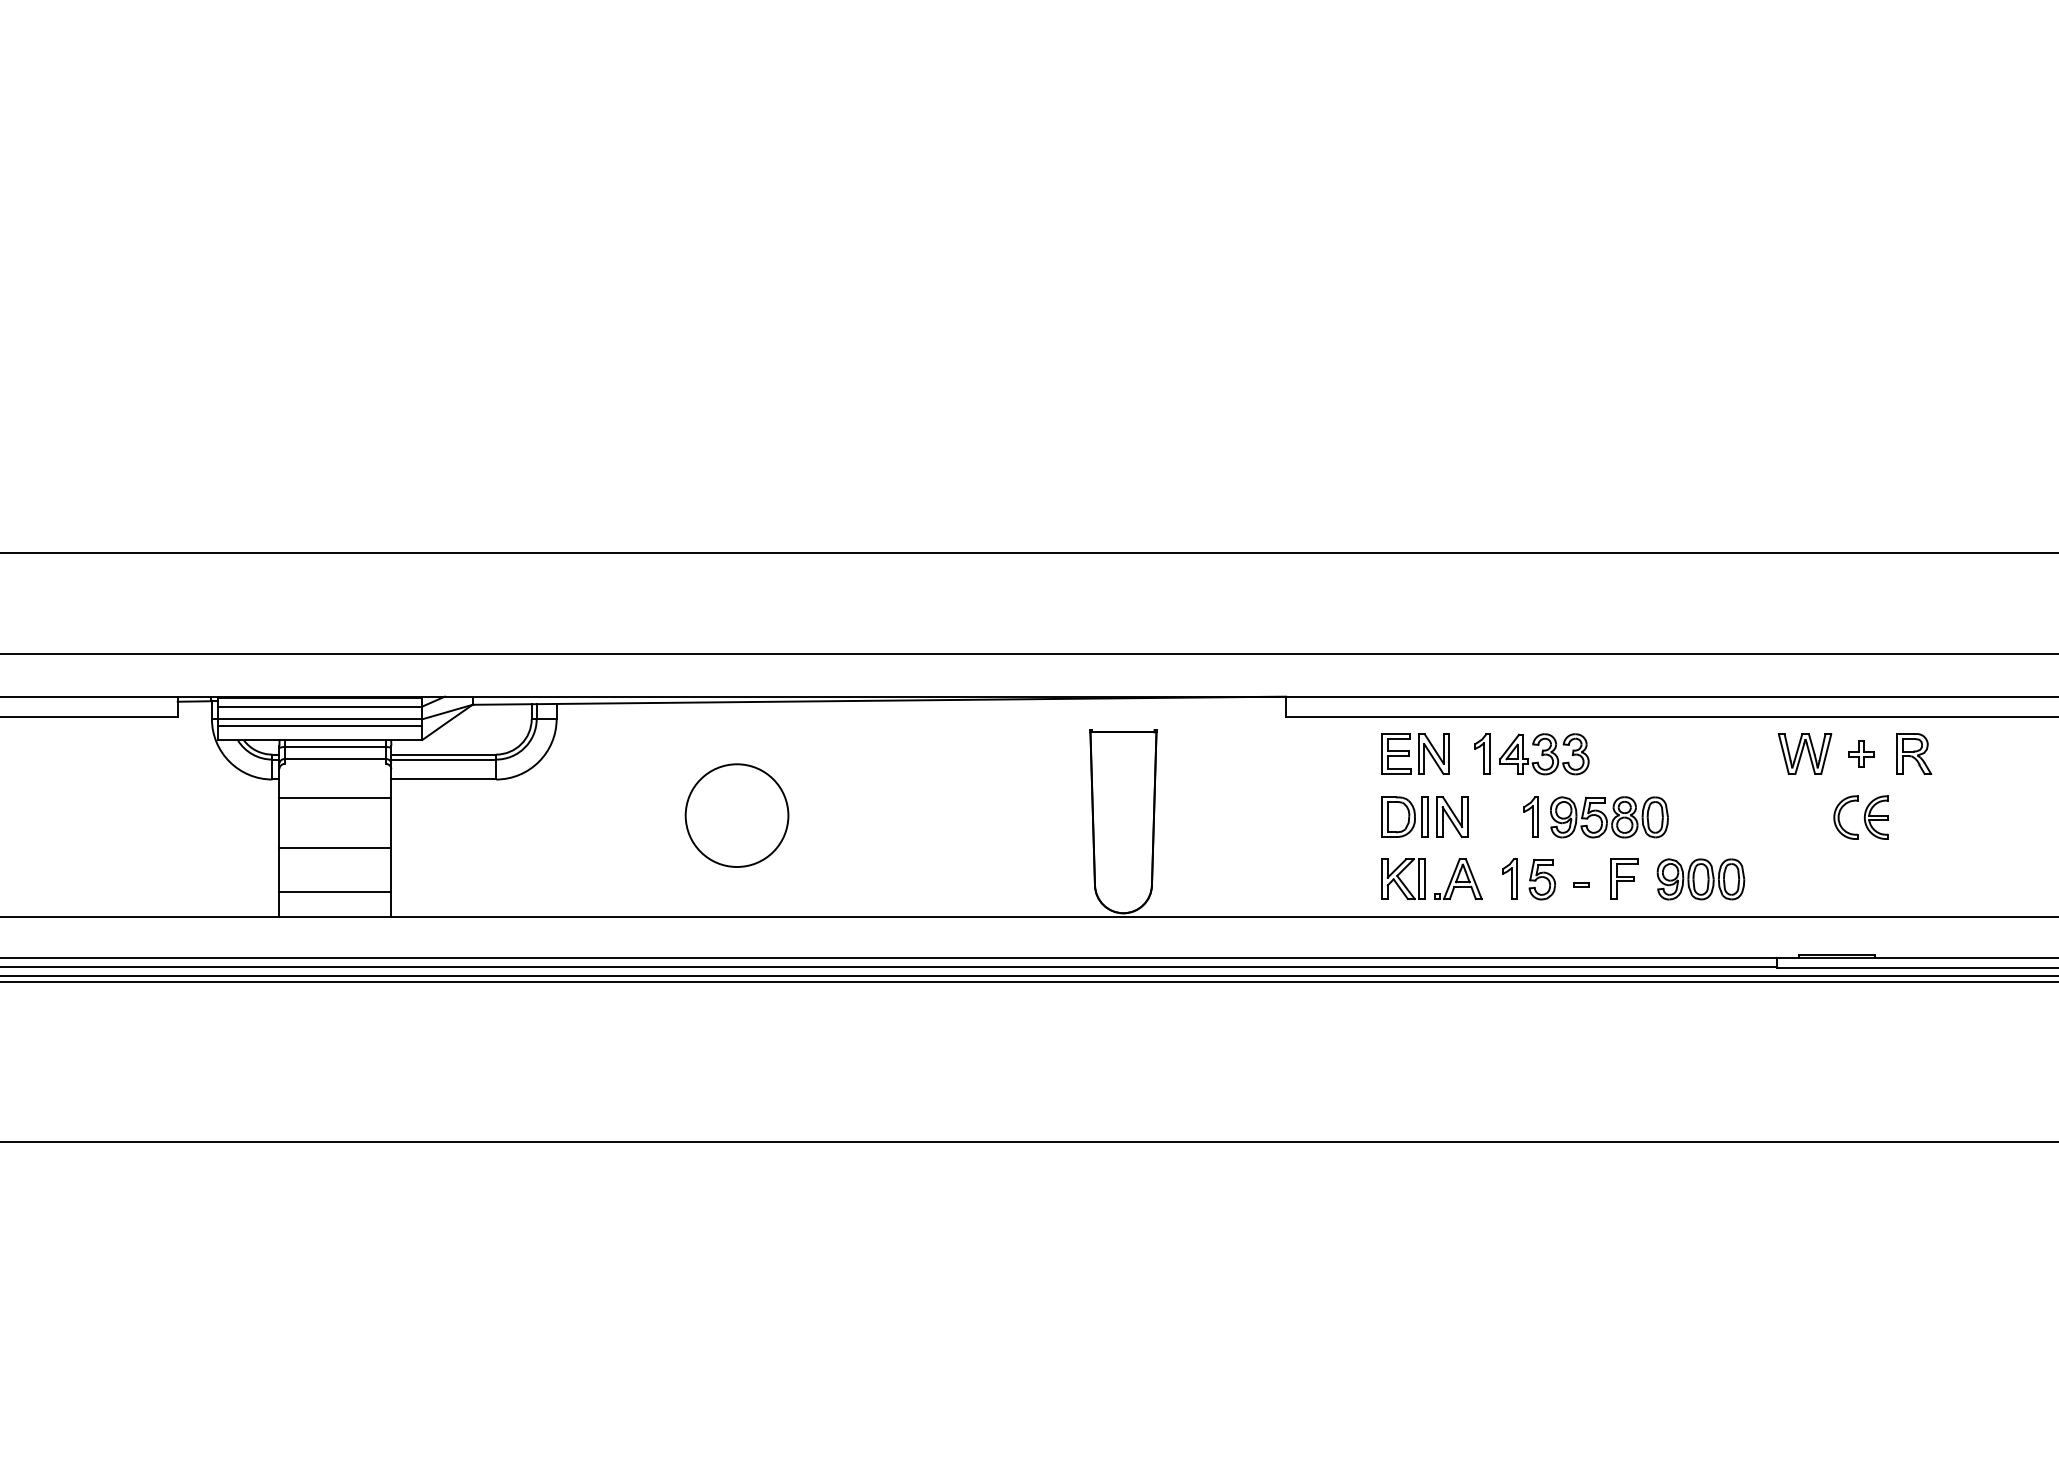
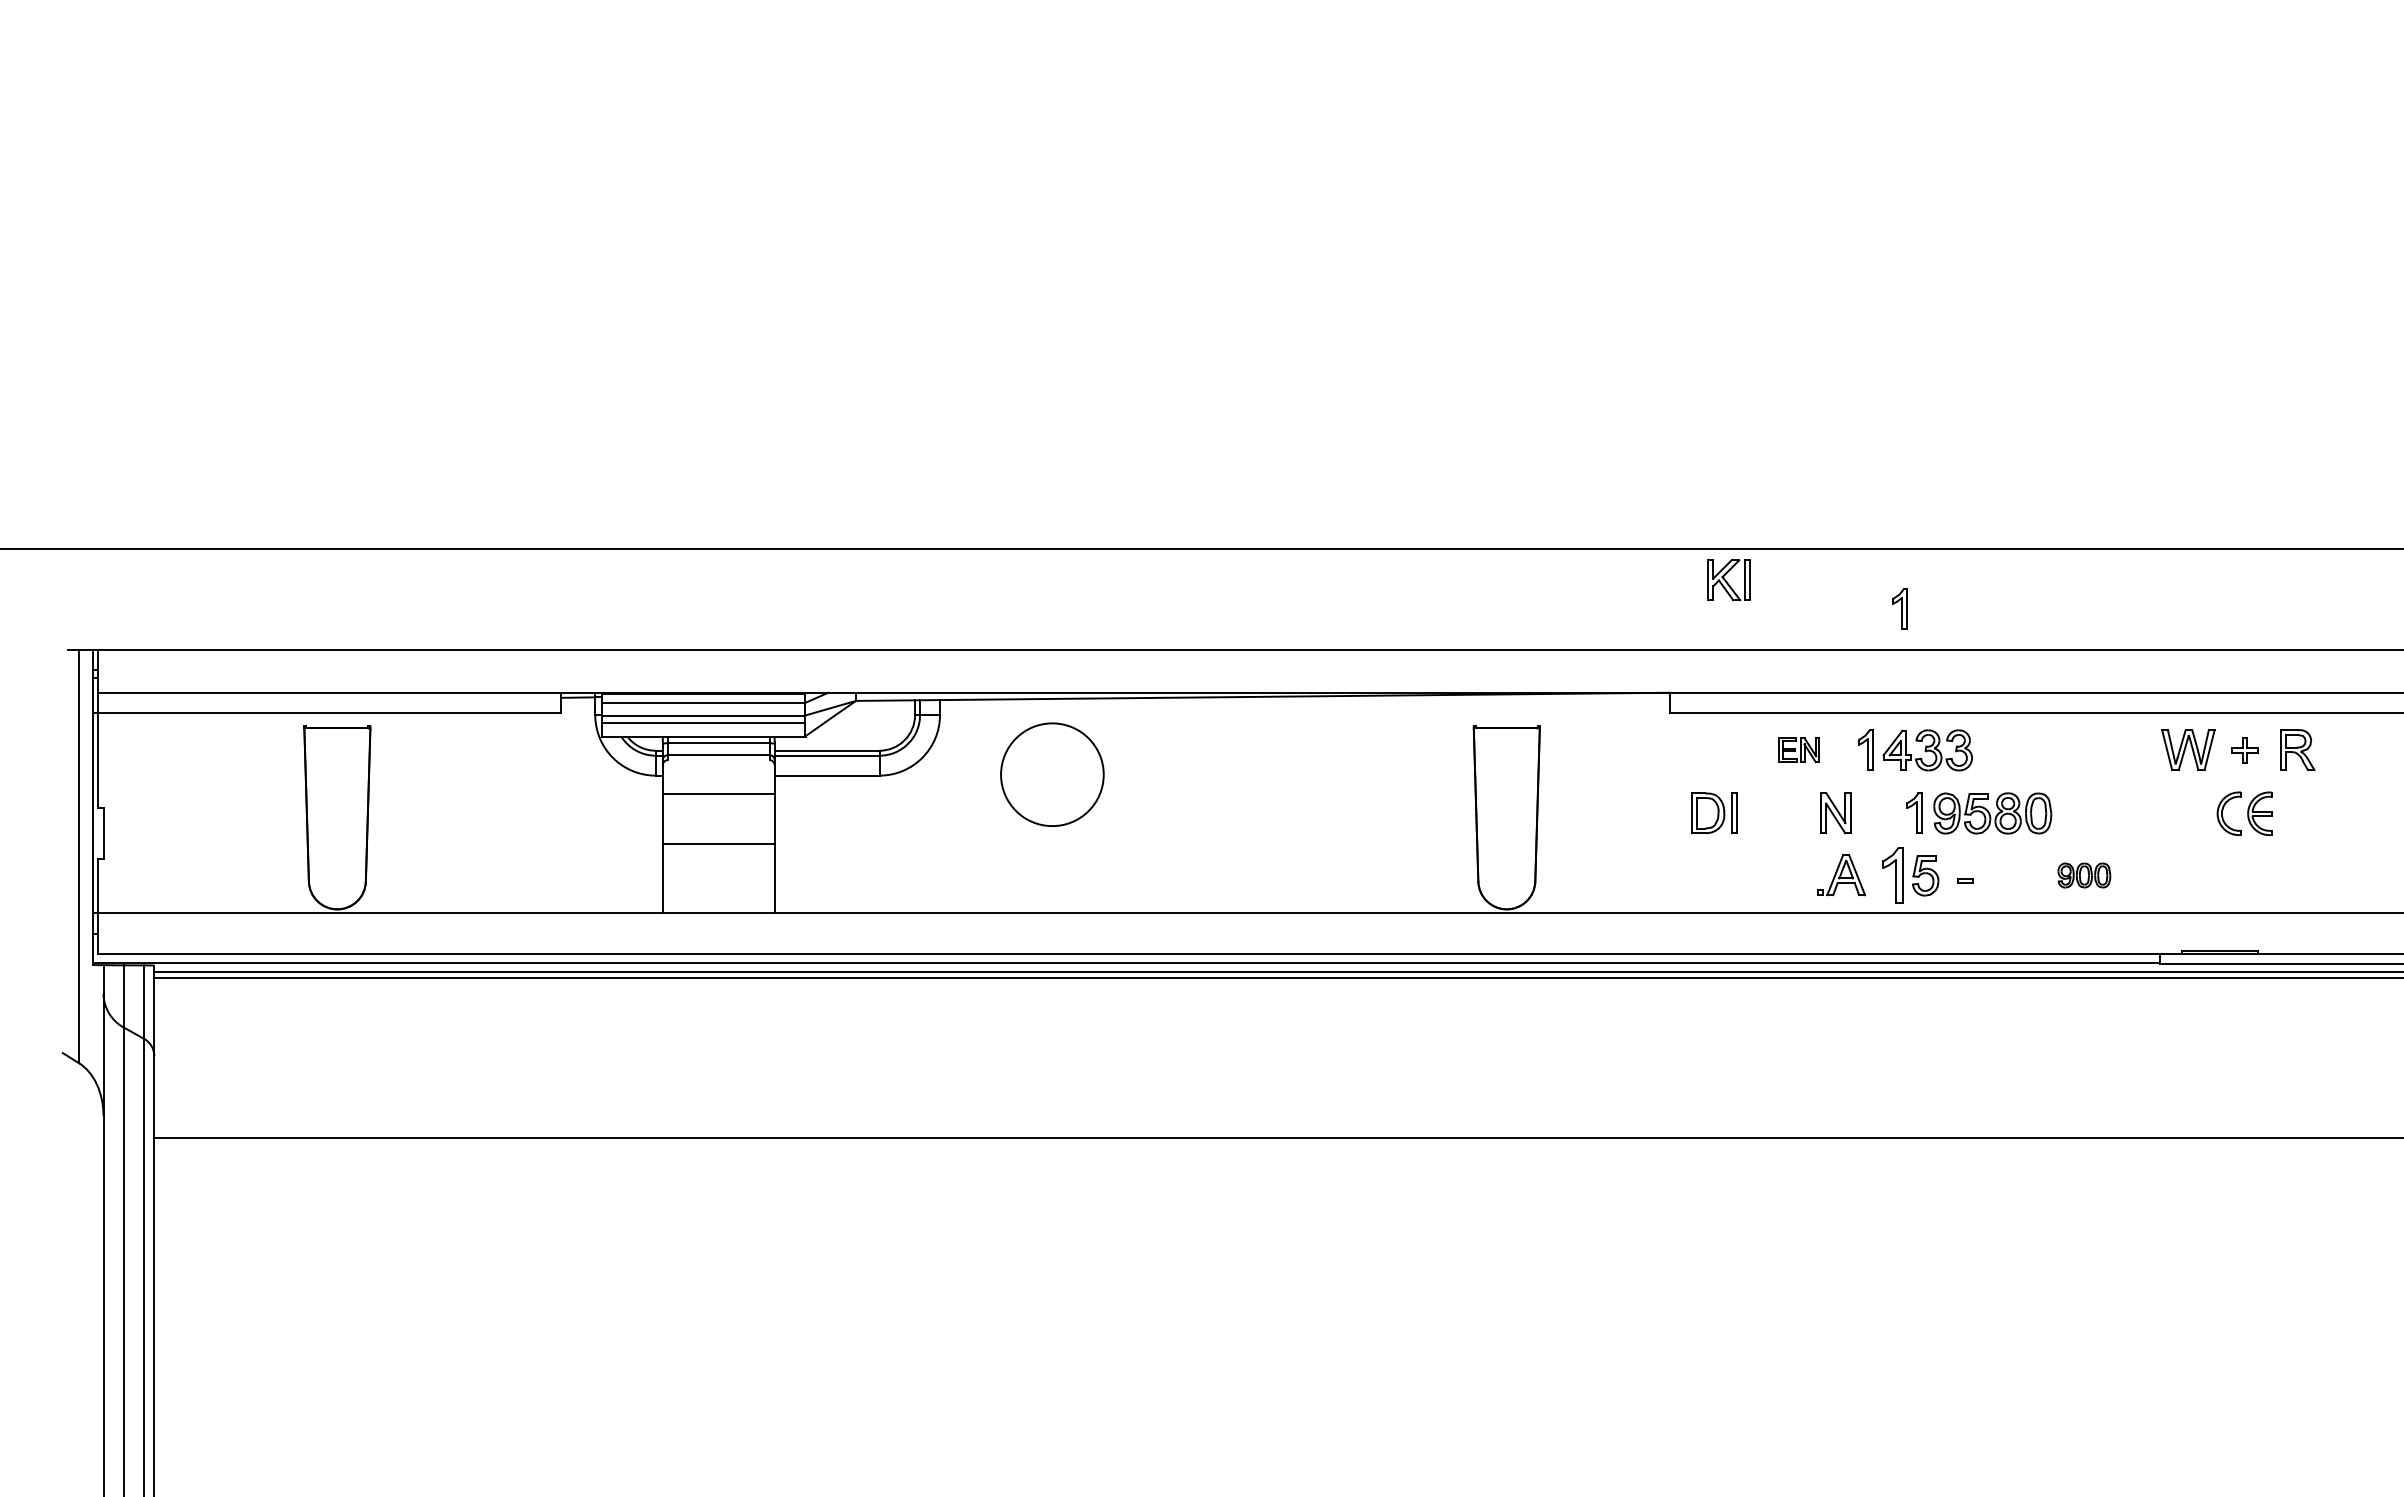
part: (1516, 612) -> (1899, 608), added
part: (1416, 754) -> (1799, 750), size x0.6
circle: (737, 815) -> (1052, 774), moved
part: (1405, 816) -> (1714, 812), moved
part: (1509, 878) -> (1892, 874), size x1.4
part: (1624, 878) -> (2007, 874), removed
part: (1403, 879) -> (1728, 580), moved
part: (1701, 879) -> (2084, 875), size x0.6
line: (335, 892) -> (718, 888), removed

